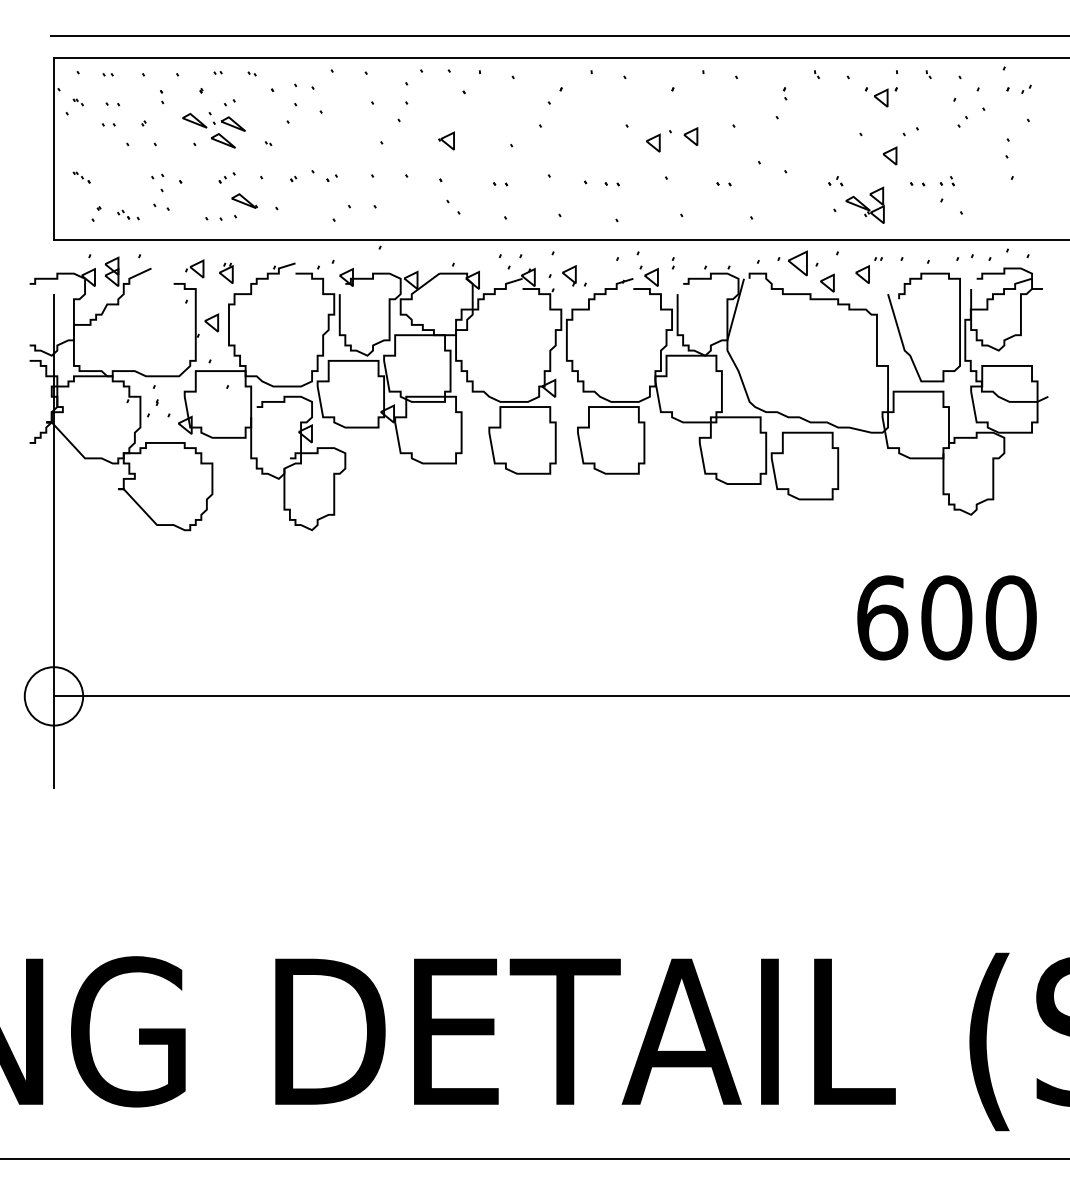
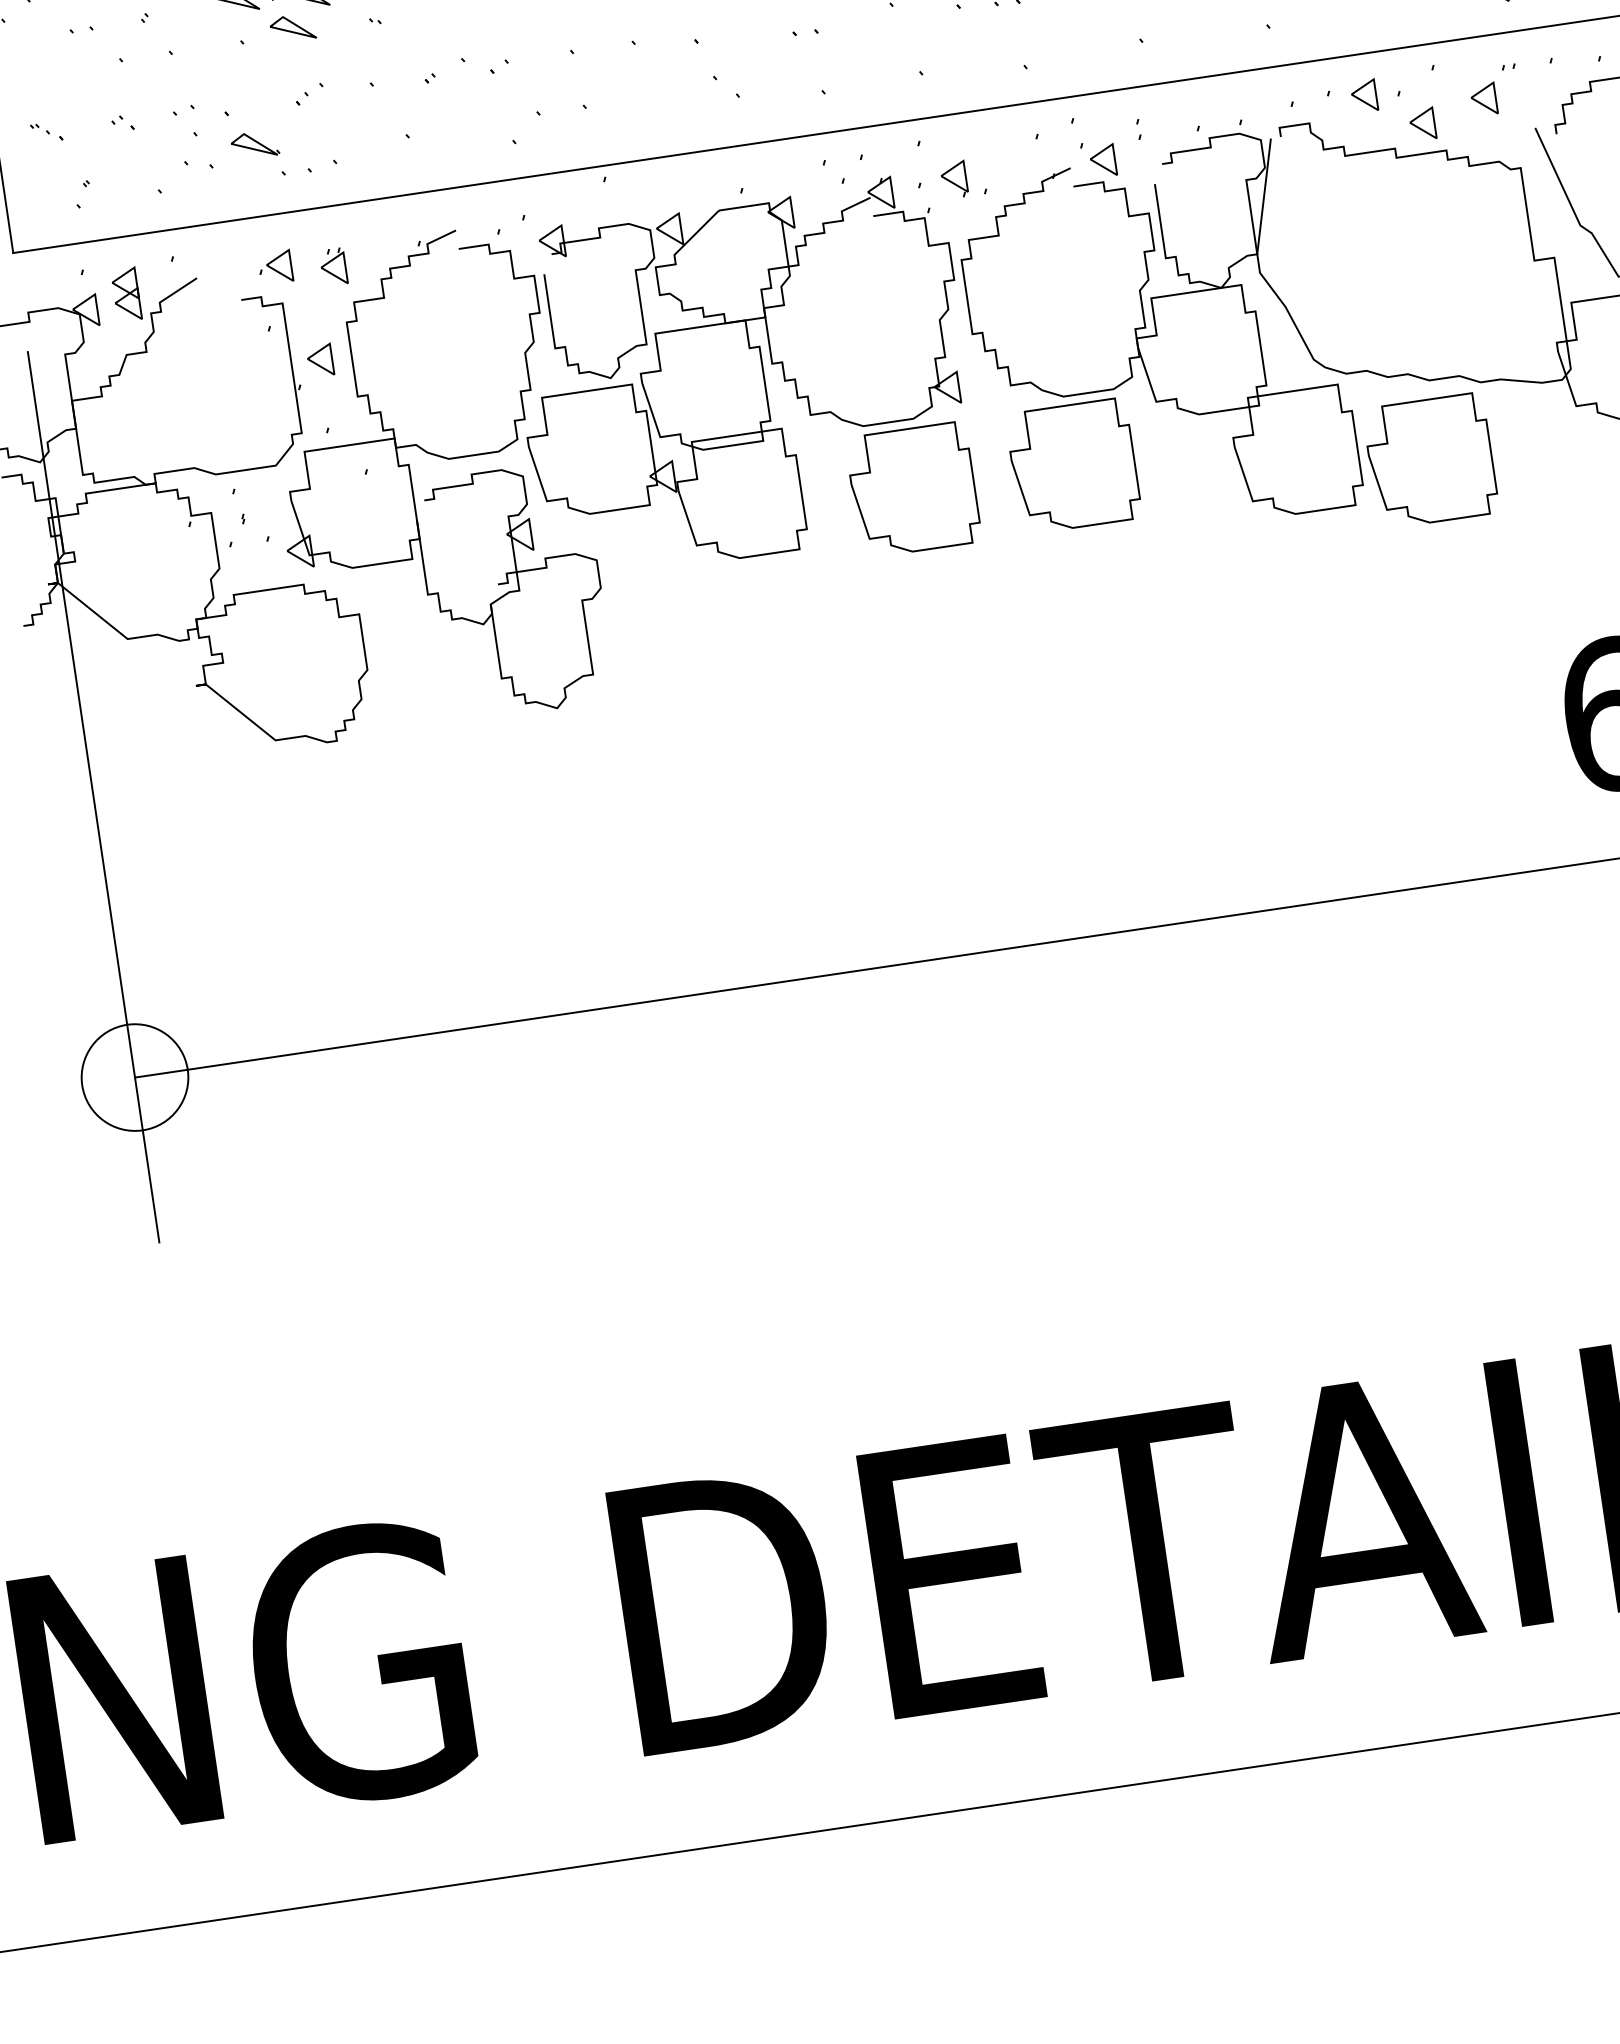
part: (244, 200) -> (254, 144), moved
part: (123, 214) -> (122, 122), moved
part: (798, 262) -> (1364, 94), size x0.71

